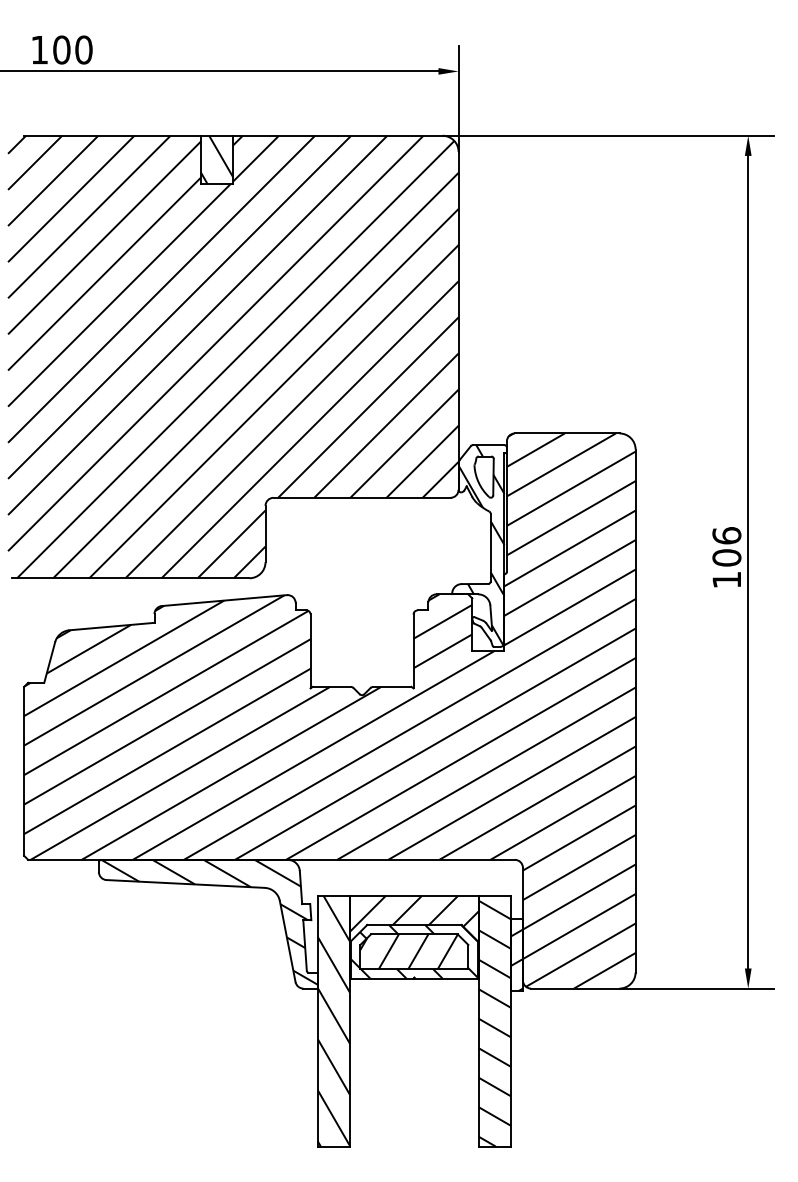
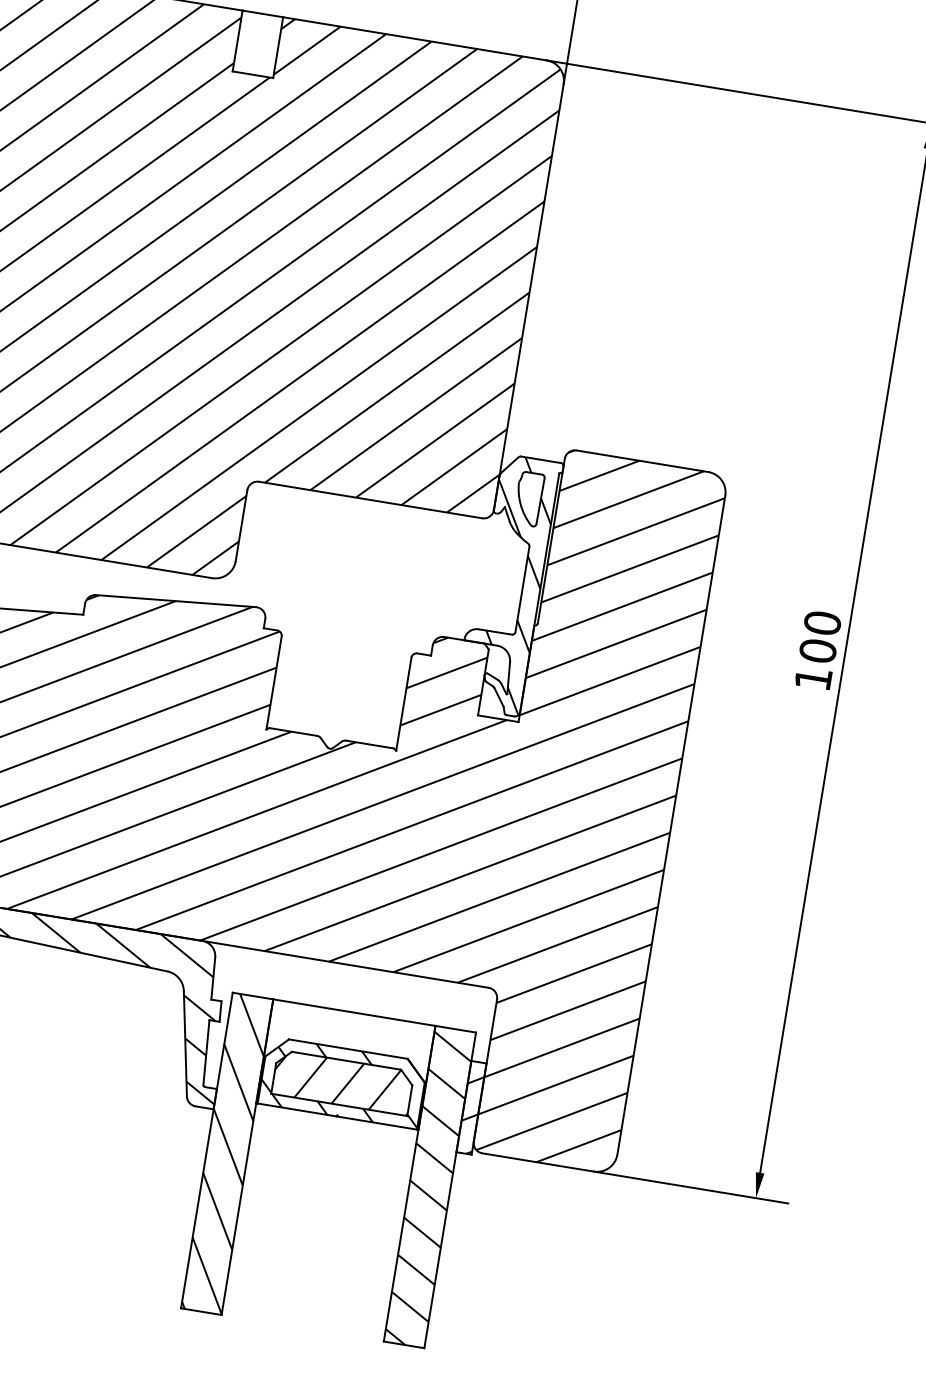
hatch: (217, 159) -> (258, 43), removed
text: (726, 535) -> (822, 622), 106 -> 100
hatch: (414, 931) -> (347, 1057), removed

